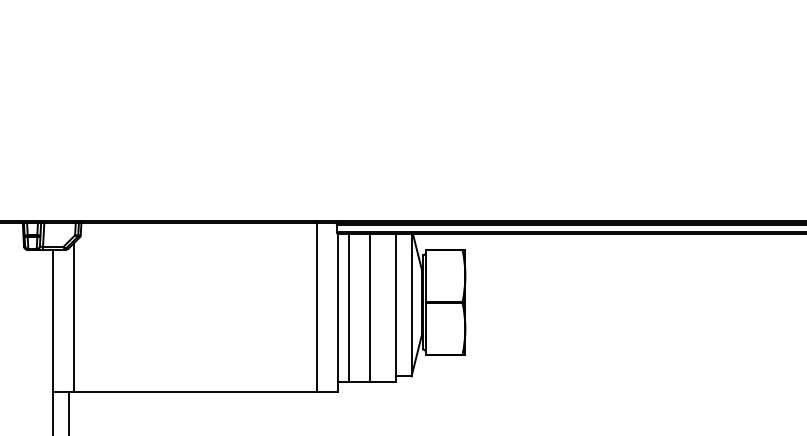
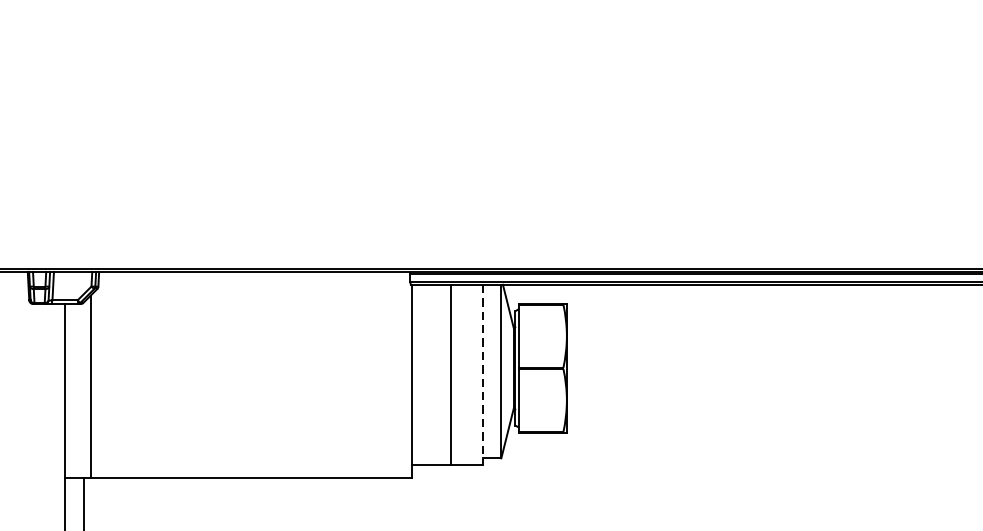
line: (317, 307) -> (386, 374), removed
line: (348, 307) -> (424, 374), removed
line: (396, 307) -> (482, 374), solid -> dashed

